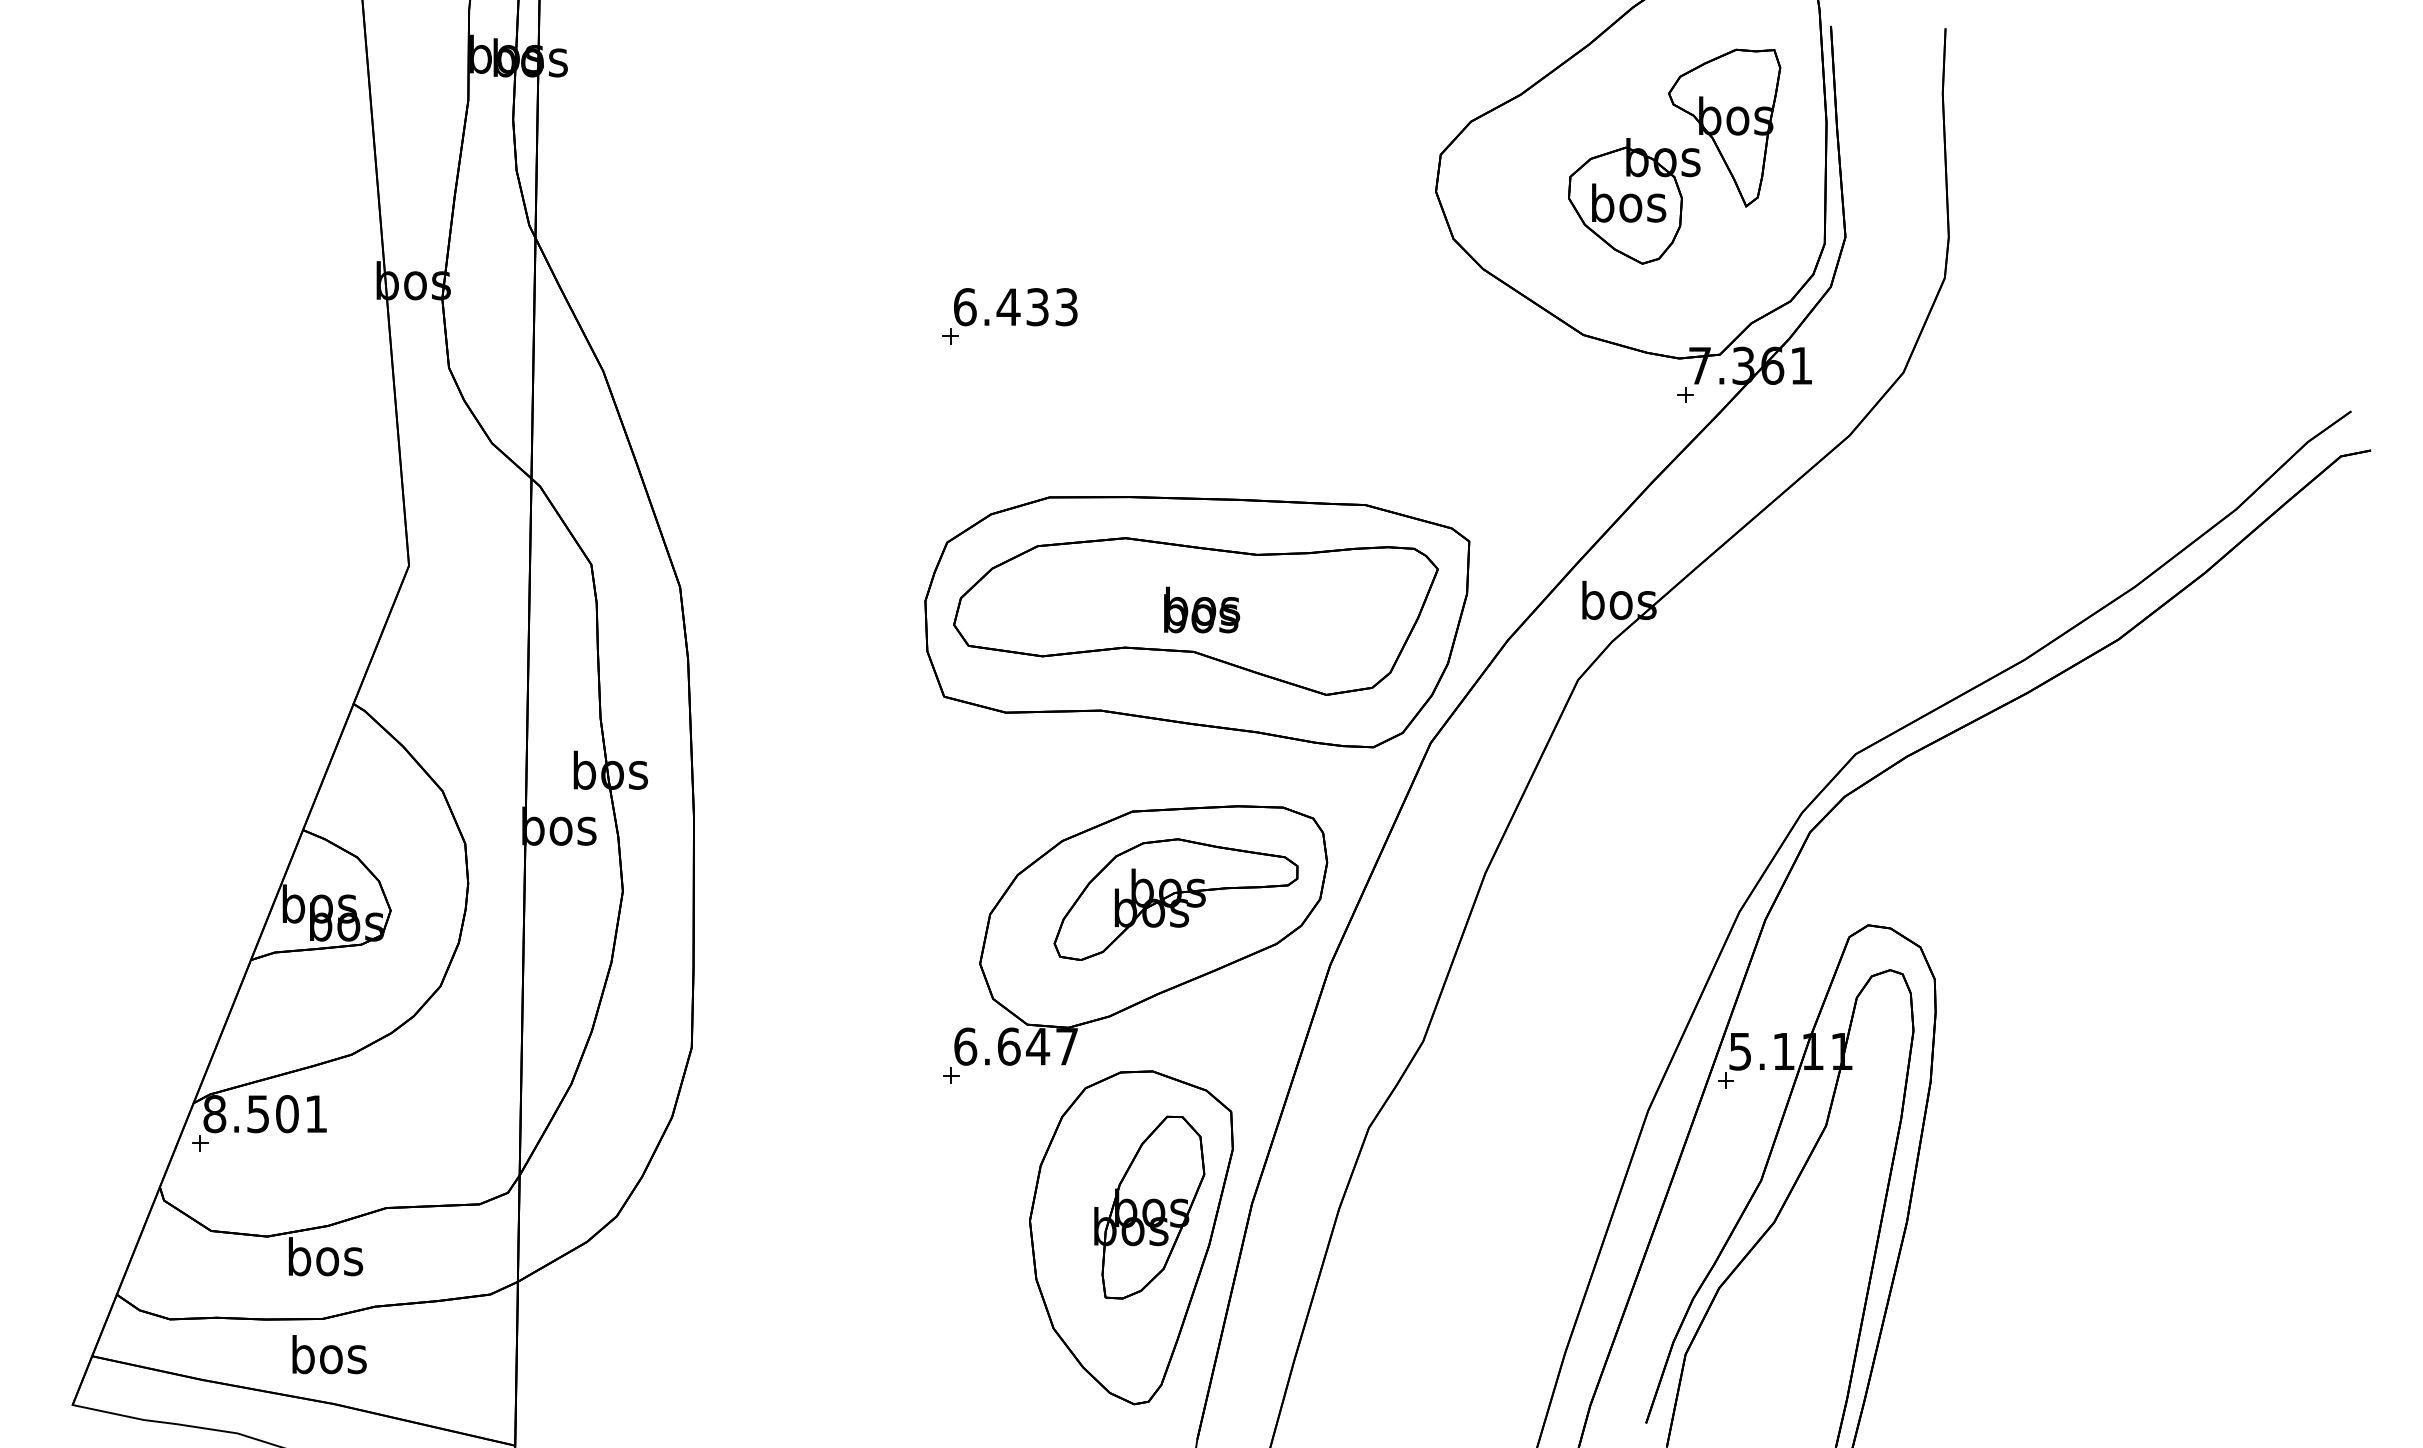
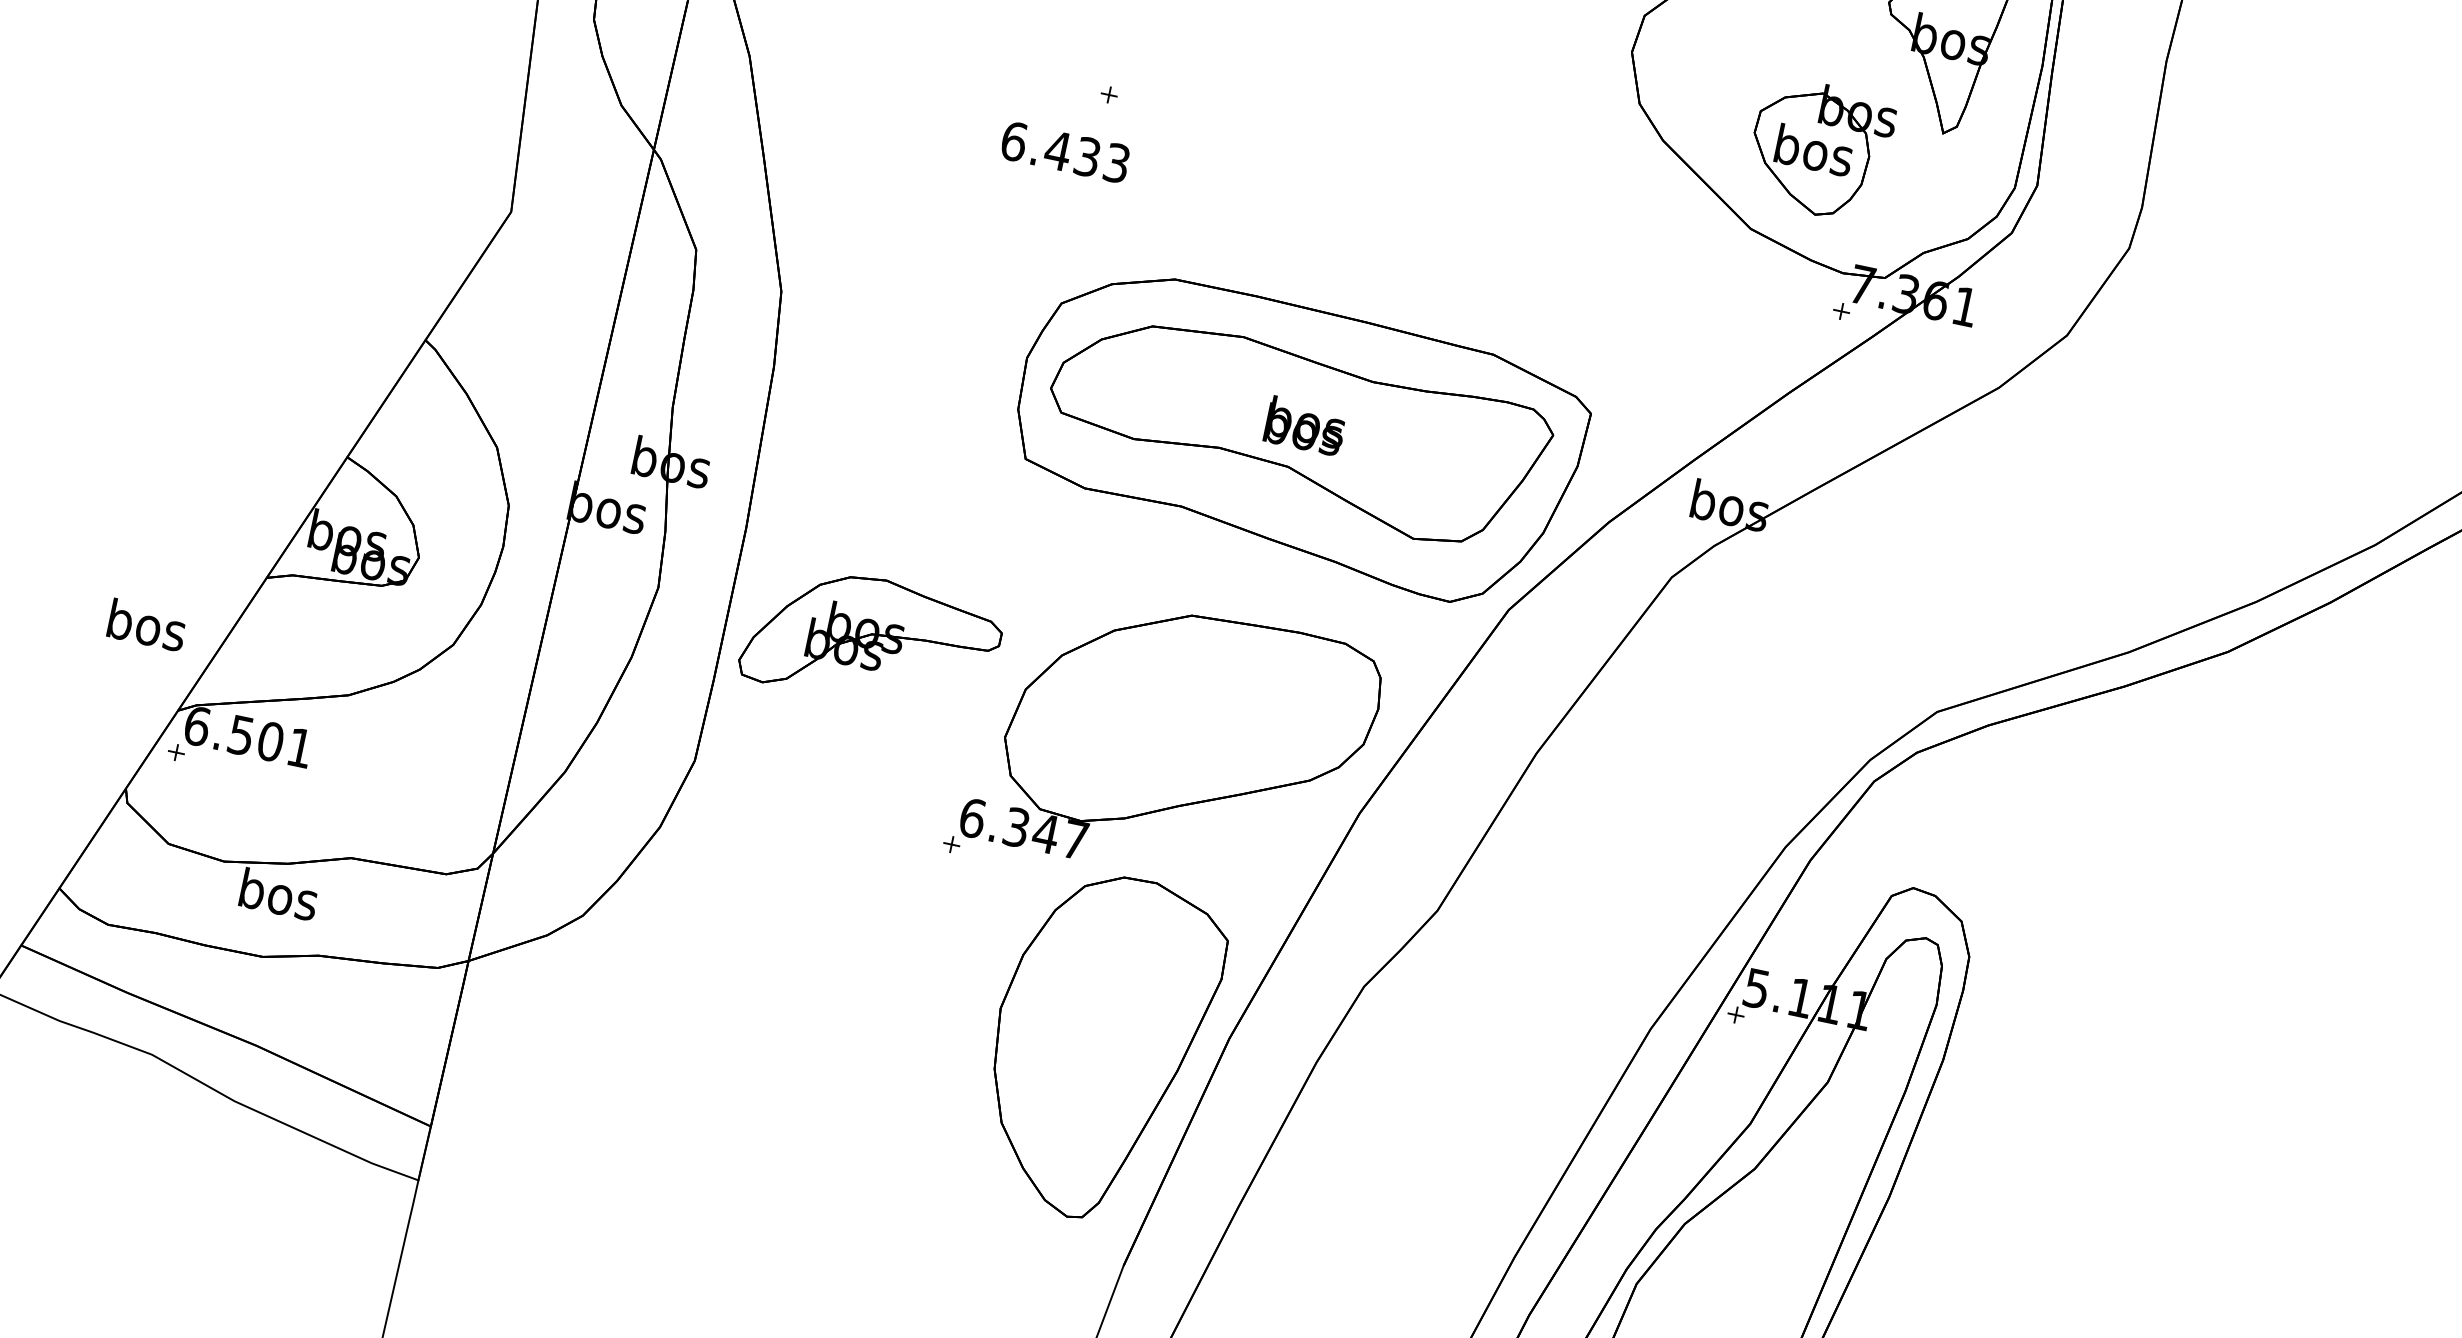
part: (1634, 201) -> (1820, 149), moved
text: (1015, 307) -> (1065, 152), moved
part: (1175, 899) -> (871, 641), moved
text: (1008, 1046) -> (1016, 827), 6.647 -> 6.347
text: (214, 1114) -> (196, 726), 8.501 -> 6.501
part: (1149, 1207) -> (1124, 1020), removed
text: (329, 1354) -> (147, 625), moved

